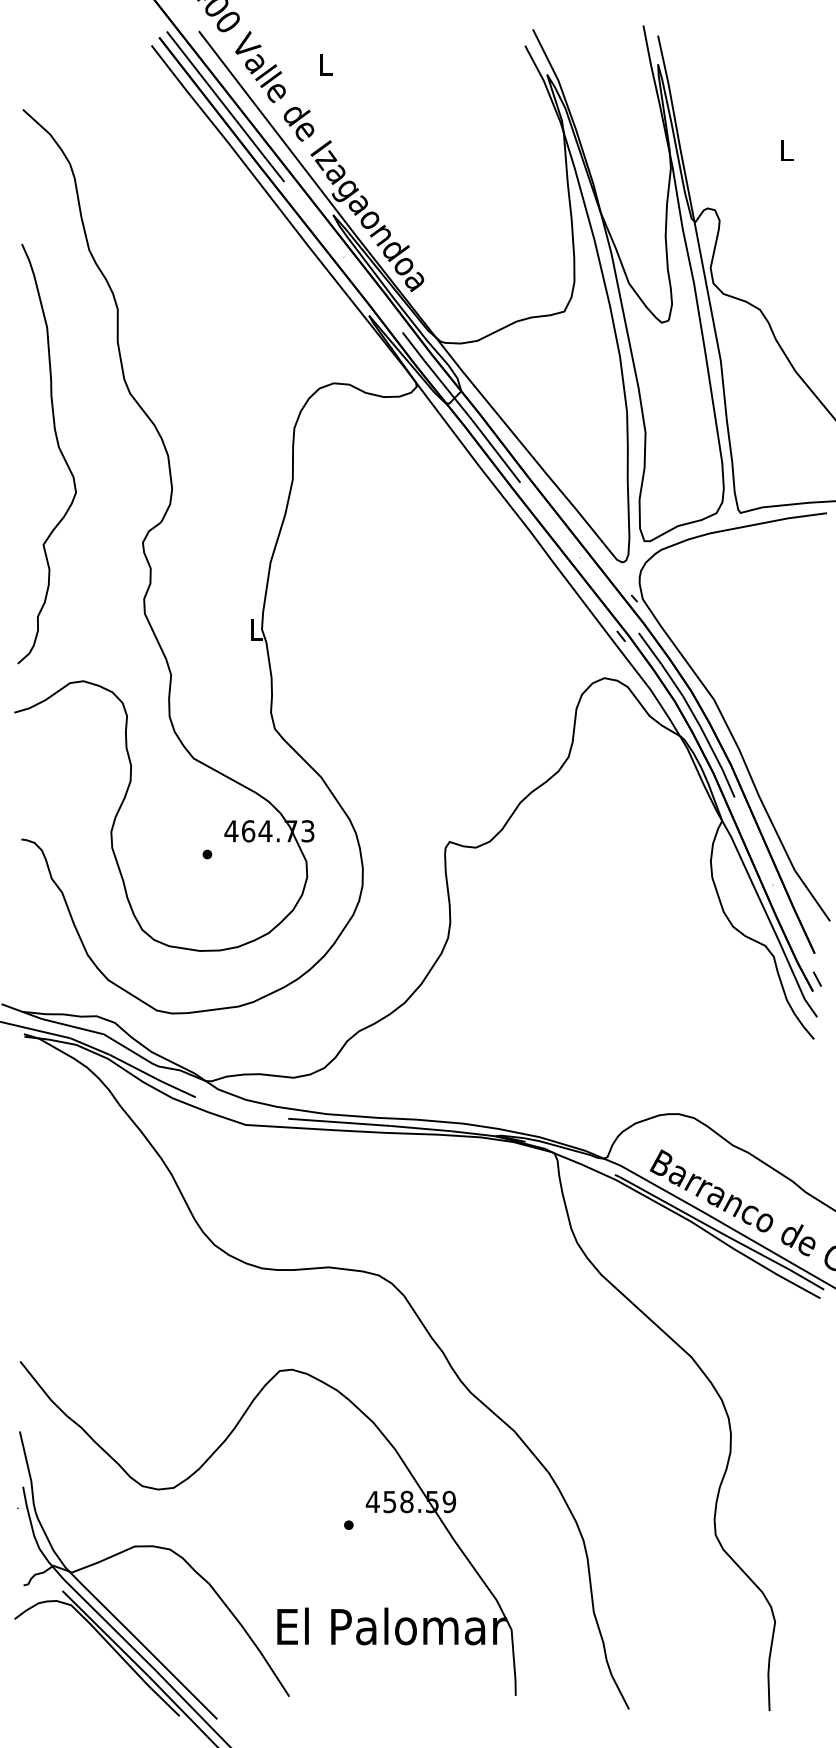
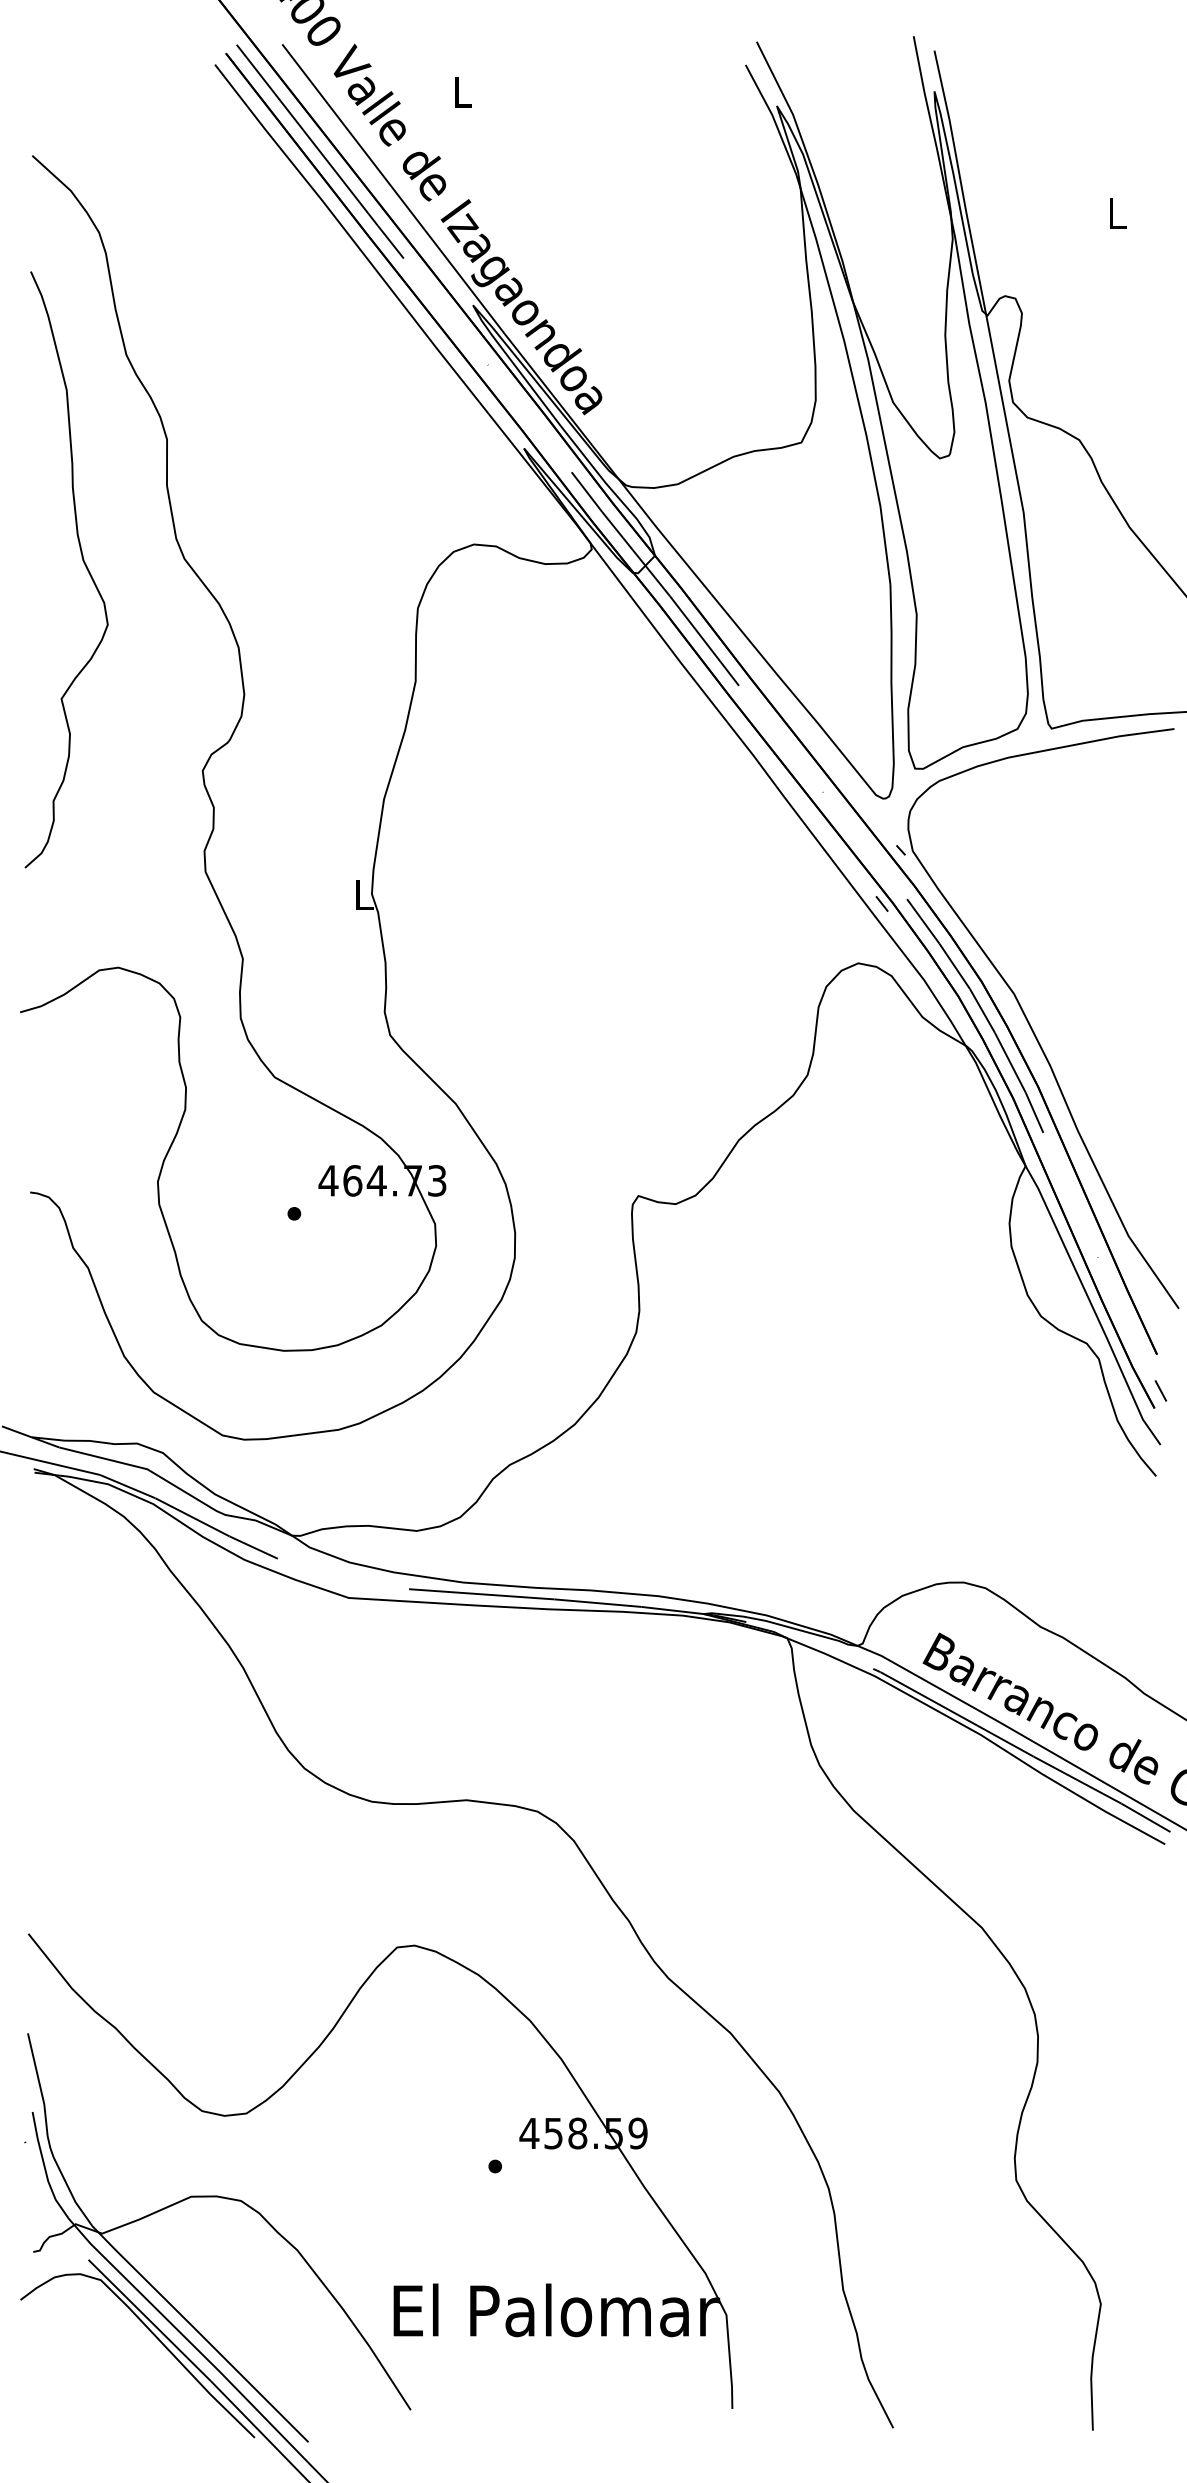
curve: (58, 448) -> (82, 561), moved

